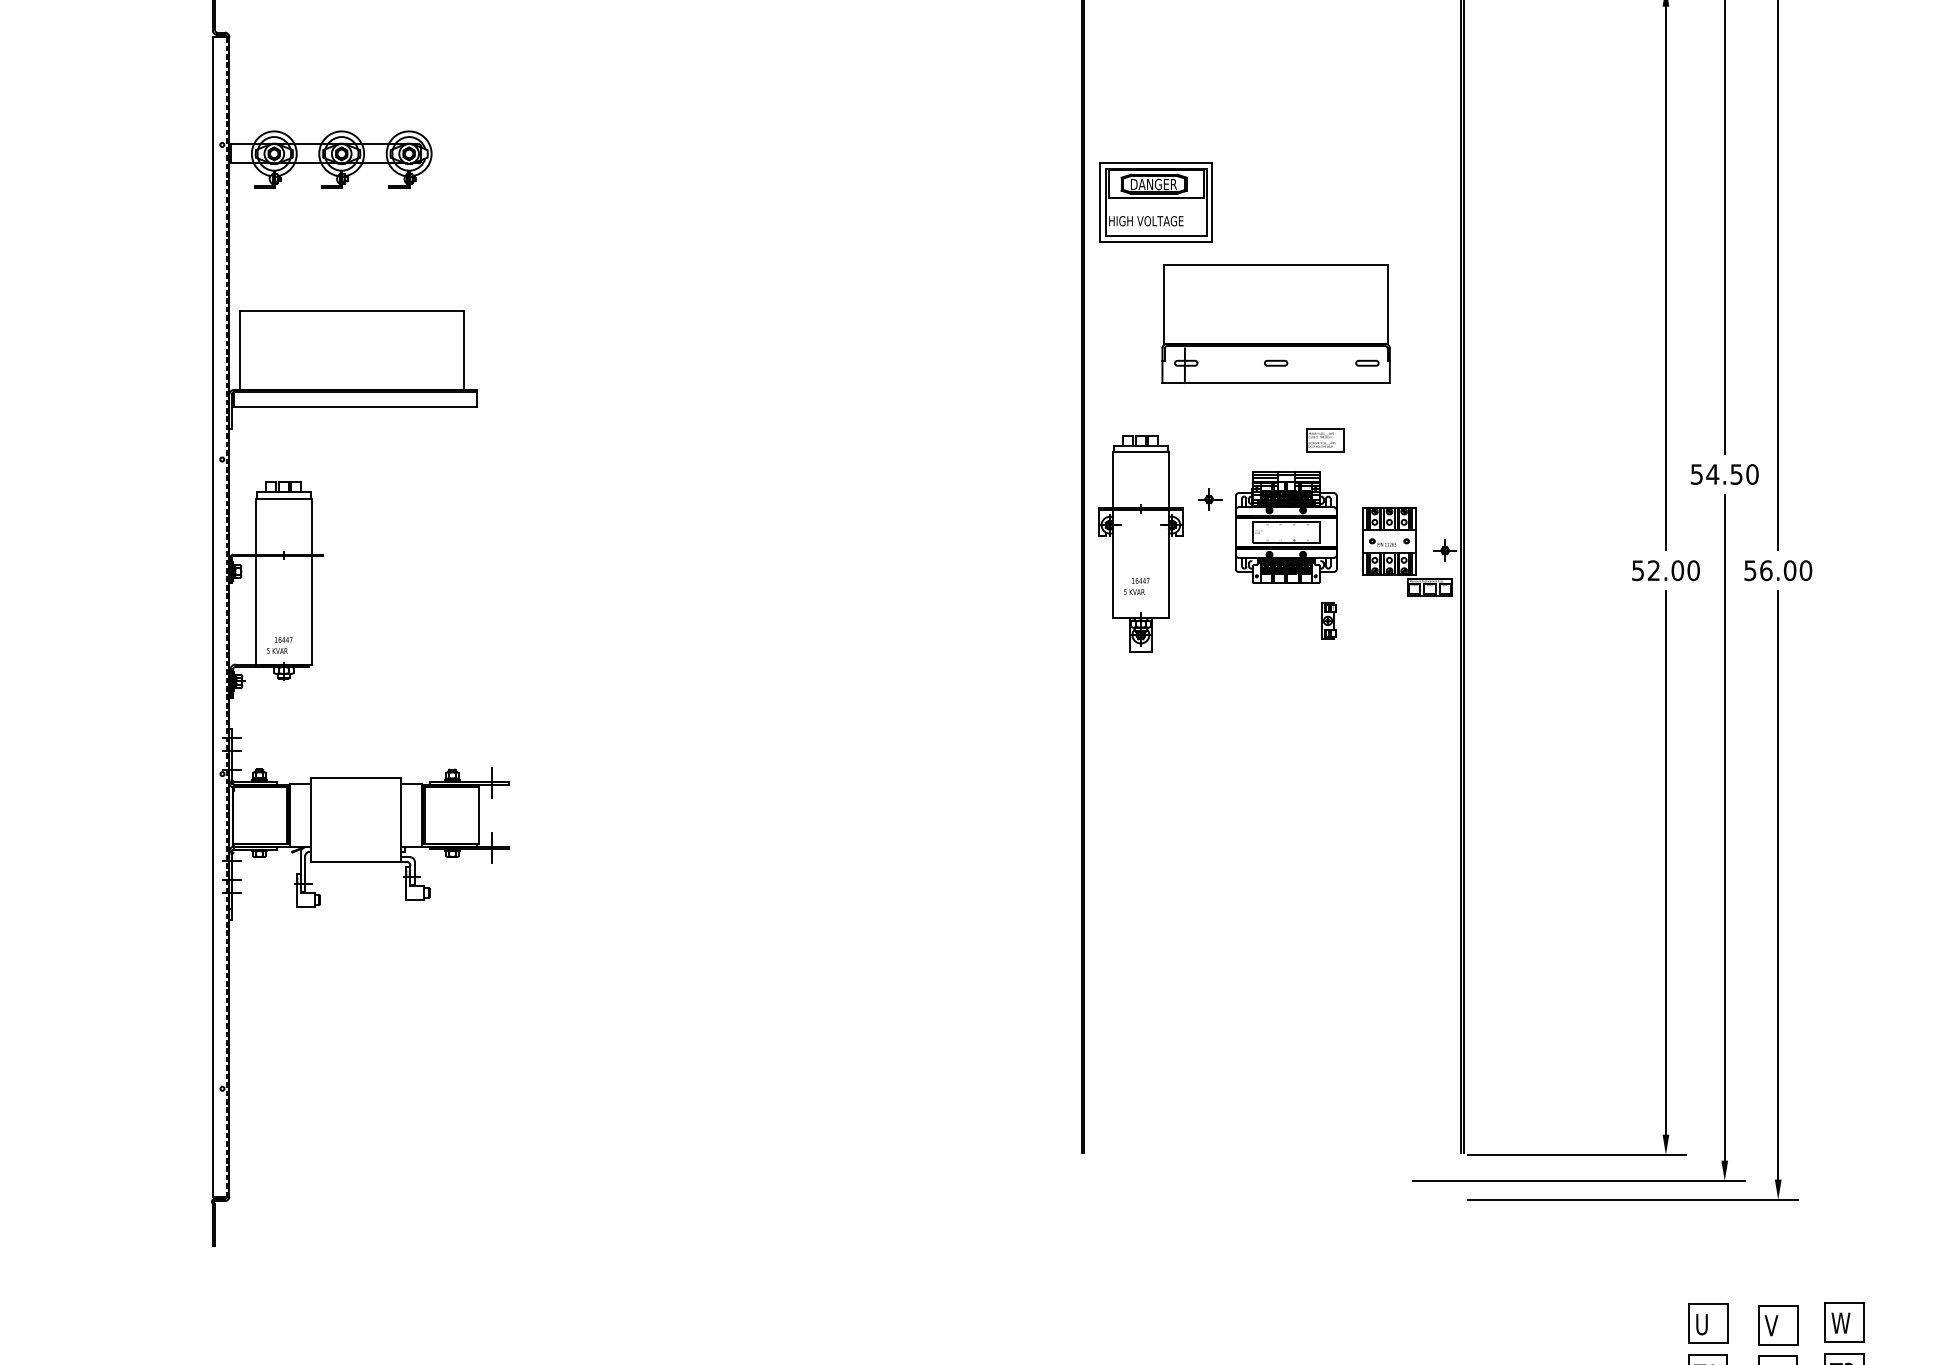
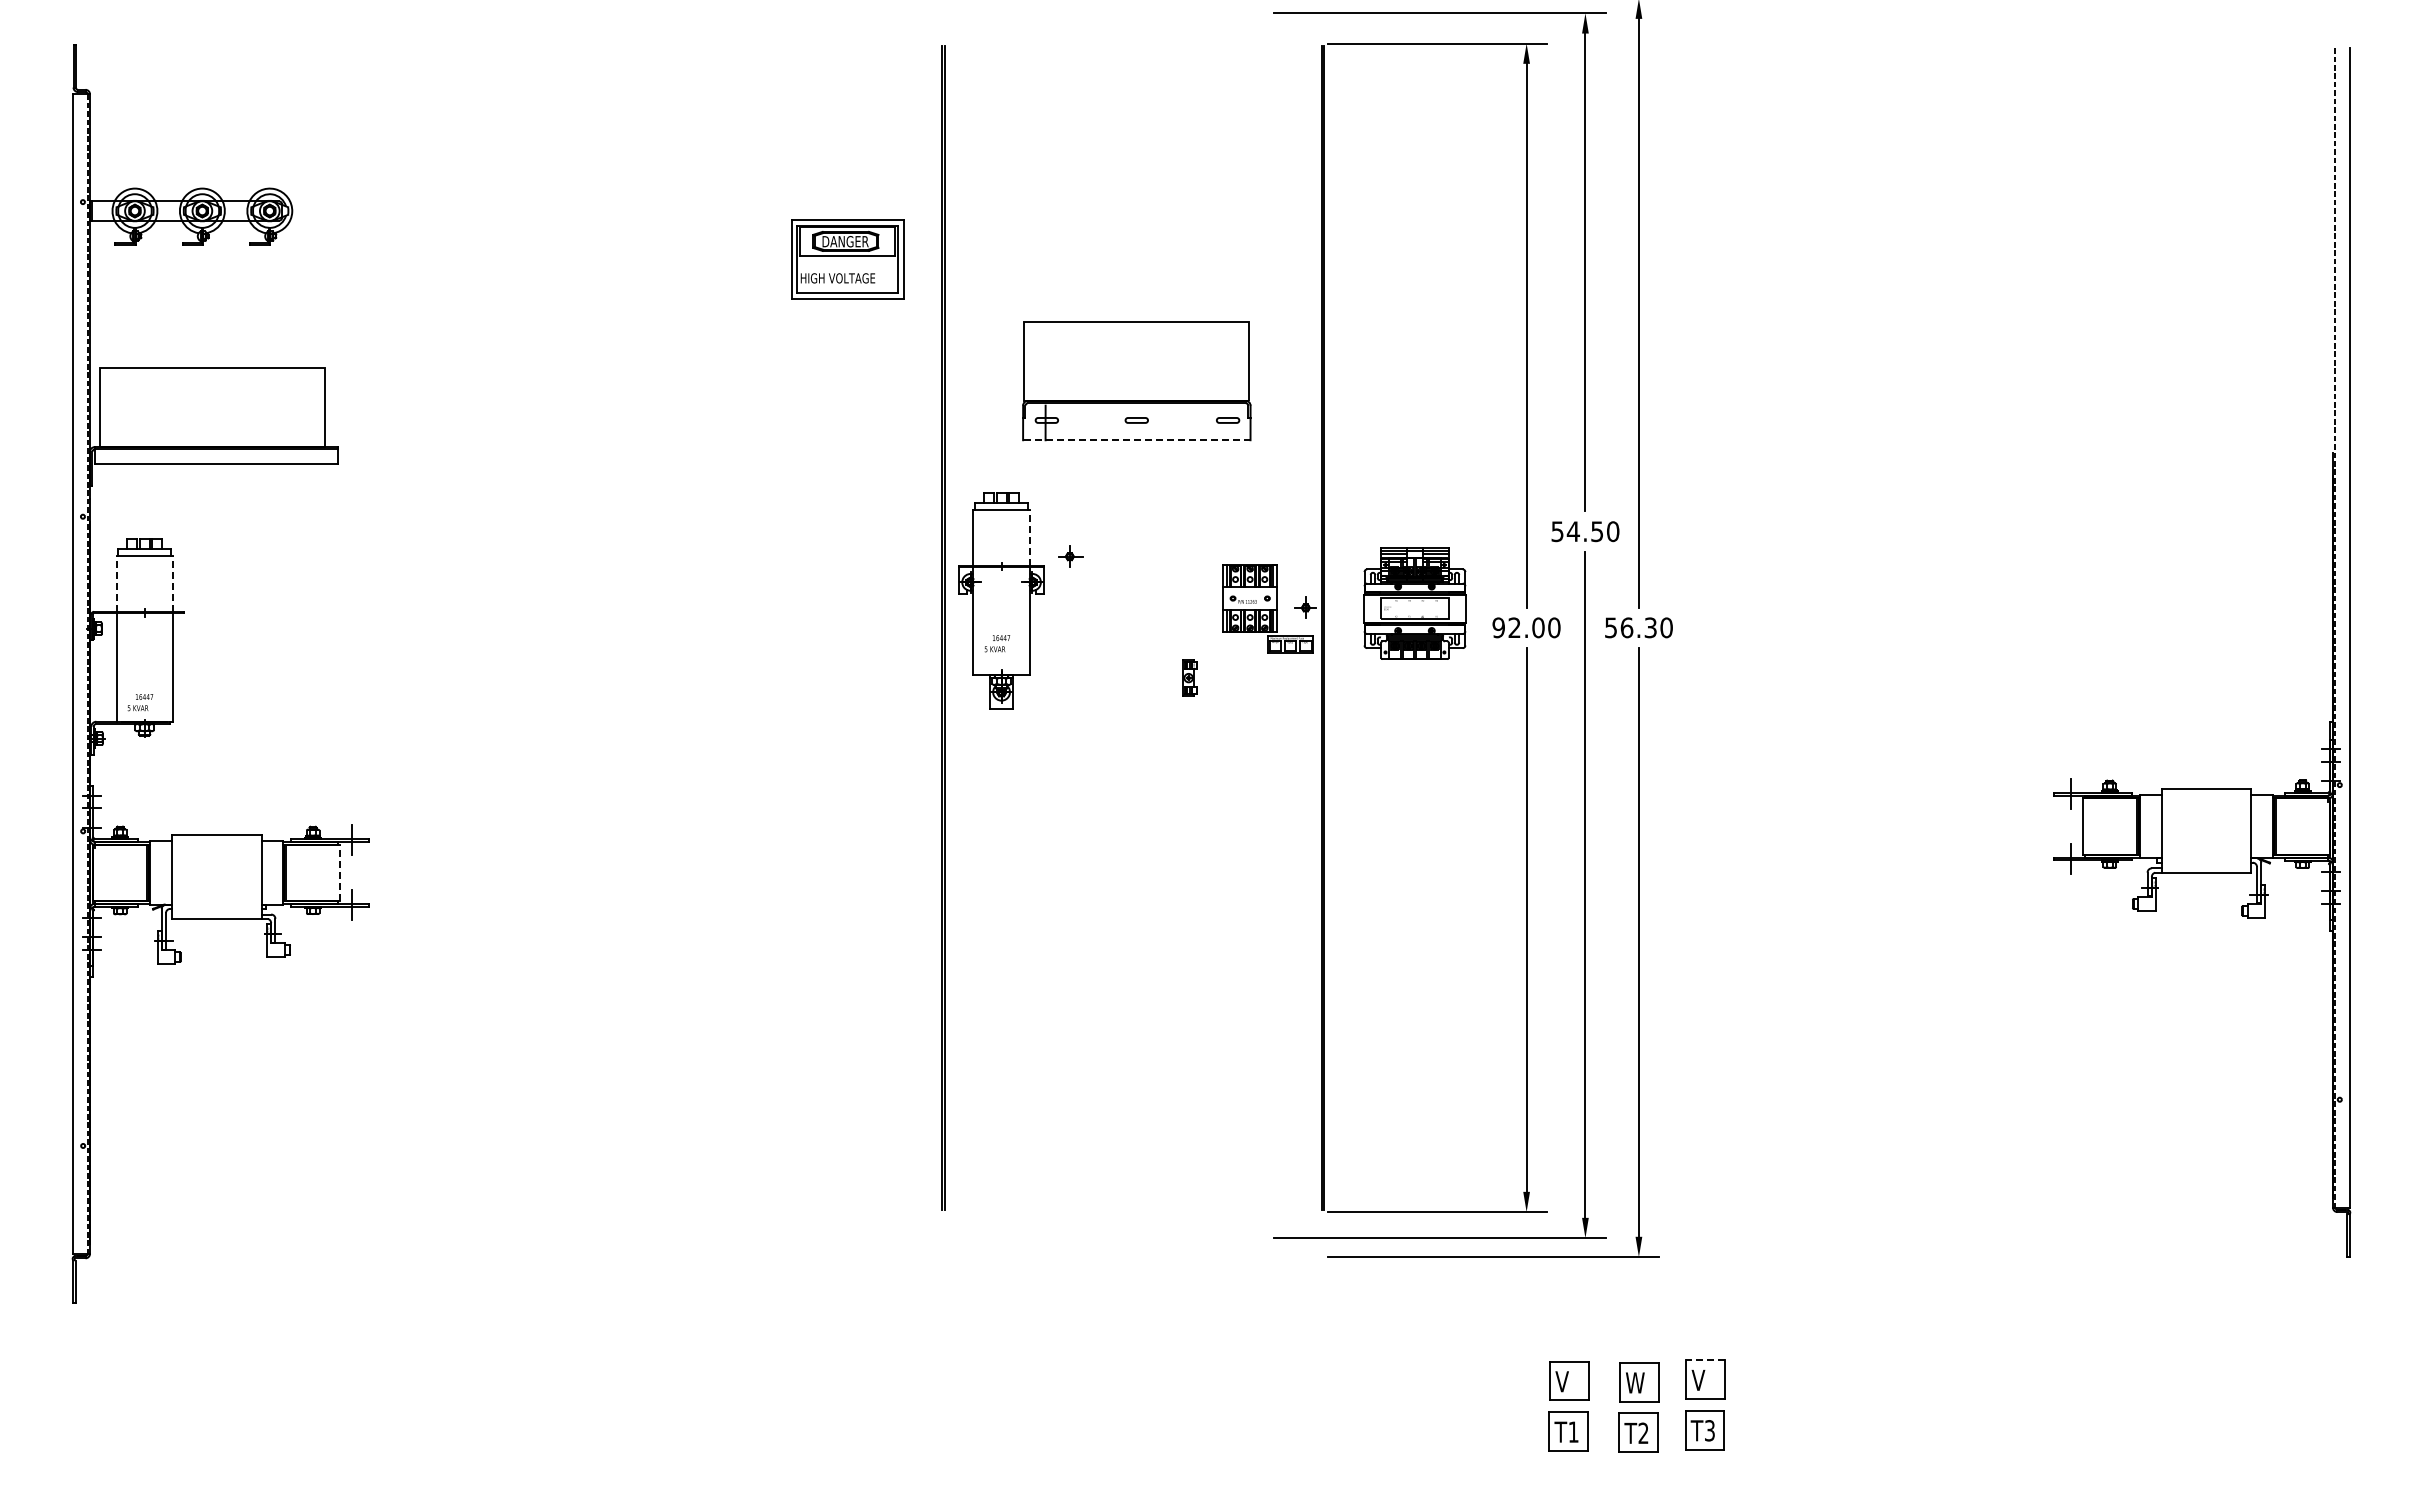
part: (1155, 202) -> (847, 259), moved
line: (1275, 383) -> (1136, 440), solid -> dashed
part: (1325, 440) -> (1186, 497), removed
line: (1168, 480) -> (1029, 537), solid -> dashed
line: (255, 526) -> (116, 583), solid -> dashed
line: (311, 526) -> (172, 583), solid -> dashed
part: (1285, 527) -> (1414, 603), moved
text: (1637, 570) -> (1498, 627), 52.00 -> 92.00
text: (1789, 570) -> (1650, 627), 56.00 -> 56.30
line: (479, 815) -> (340, 872), solid -> dashed
line: (1844, 1303) -> (1705, 1360), solid -> dashed
text: (1839, 1322) -> (1700, 1379), W -> V
text: (1700, 1324) -> (1561, 1381), U -> V
text: (1773, 1325) -> (1634, 1382), V -> W

